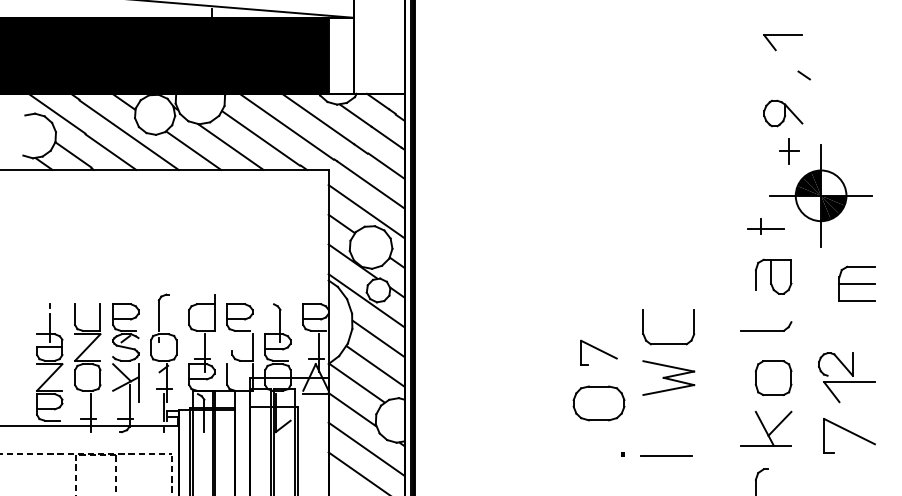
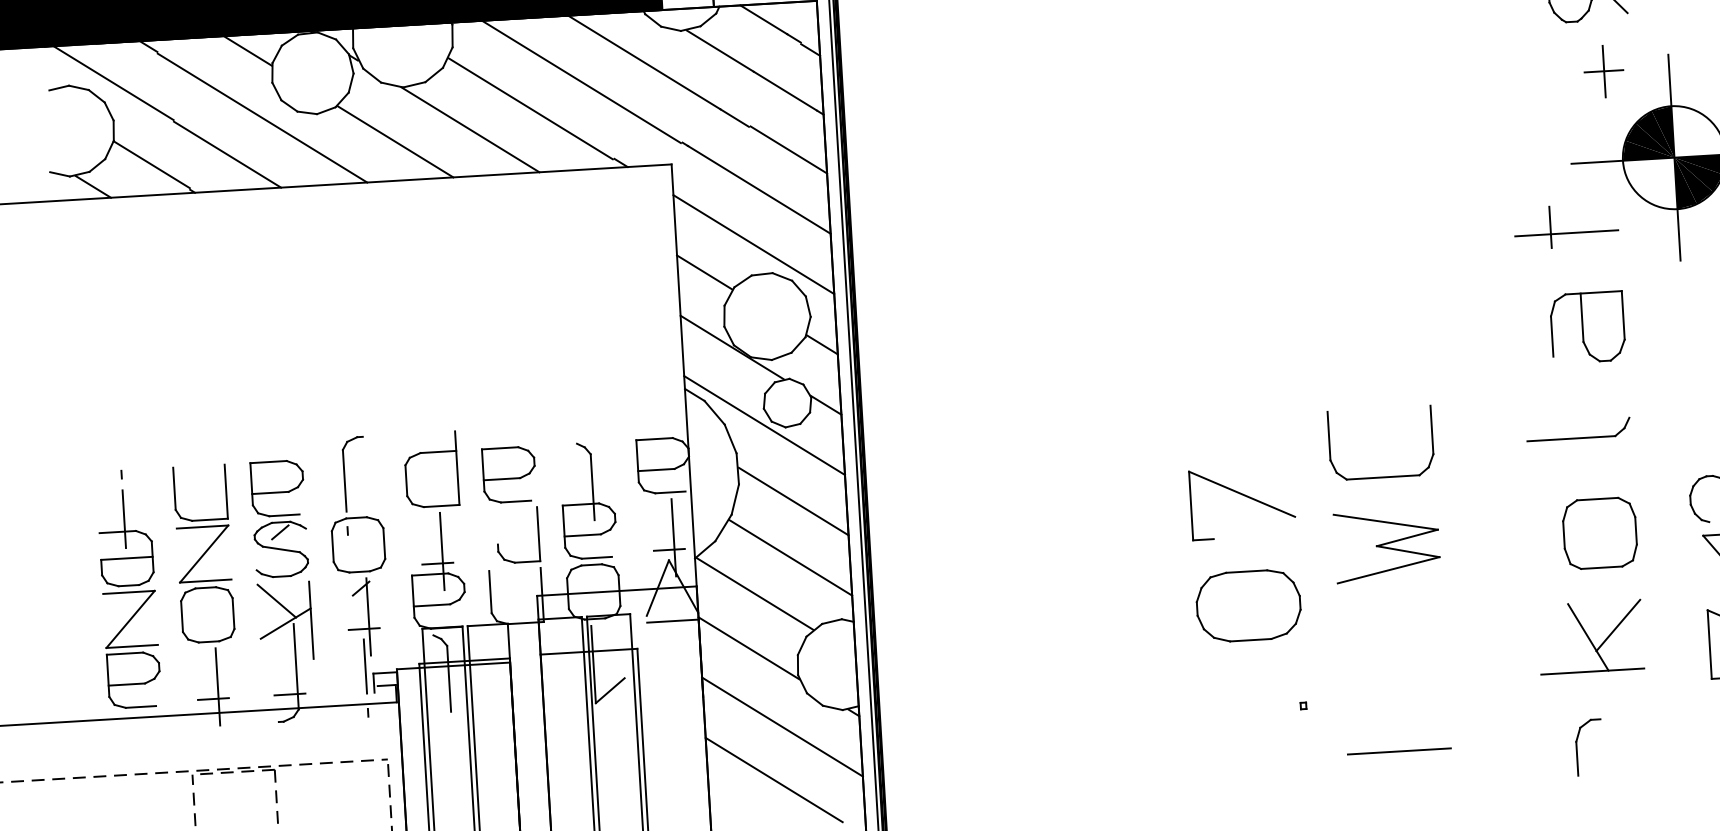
part: (765, 226) -> (1565, 226), size x1.43
part: (598, 352) -> (1241, 502), size x1.43
line: (666, 455) -> (1398, 749), moved

